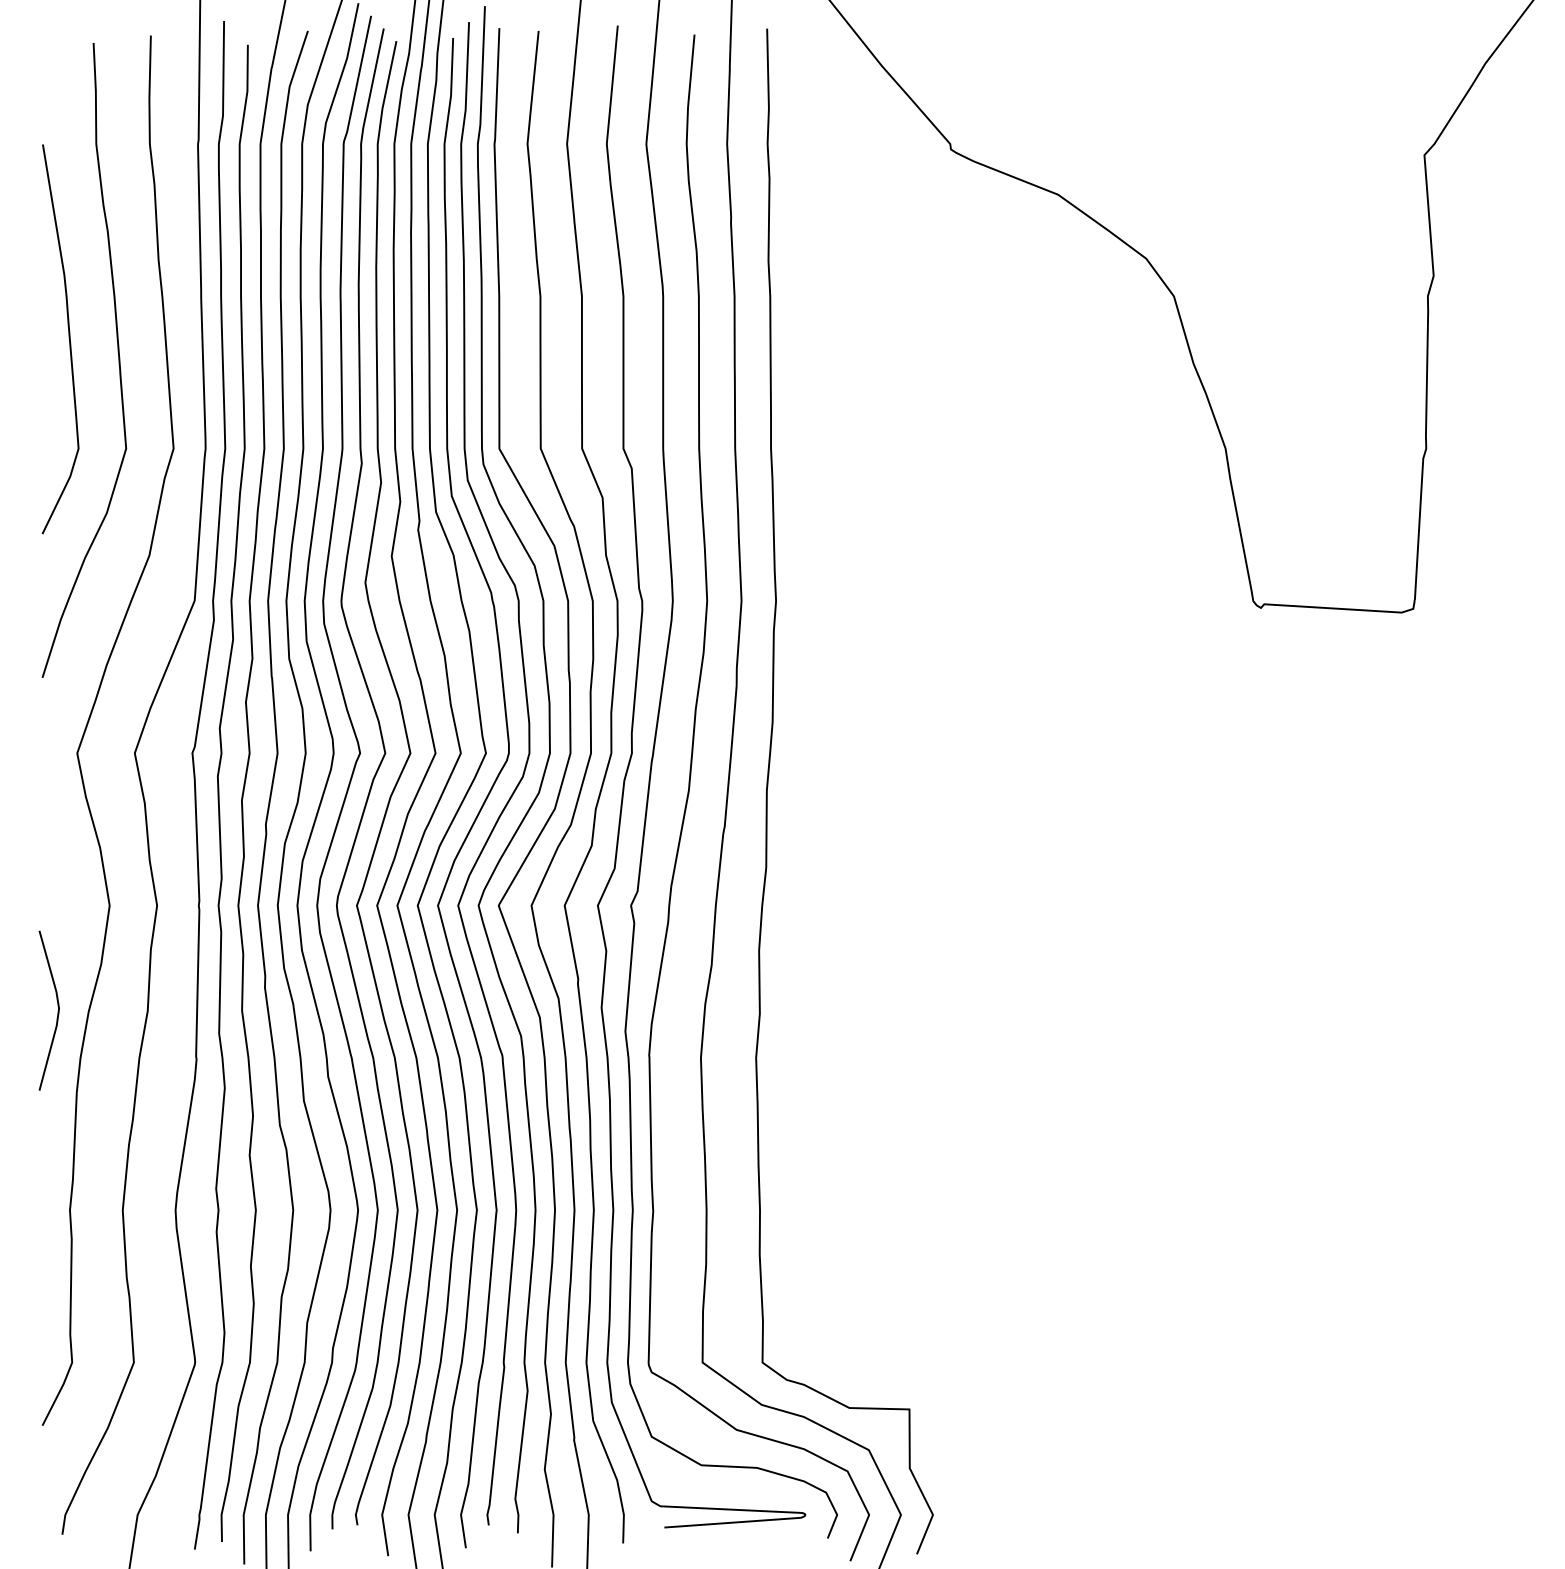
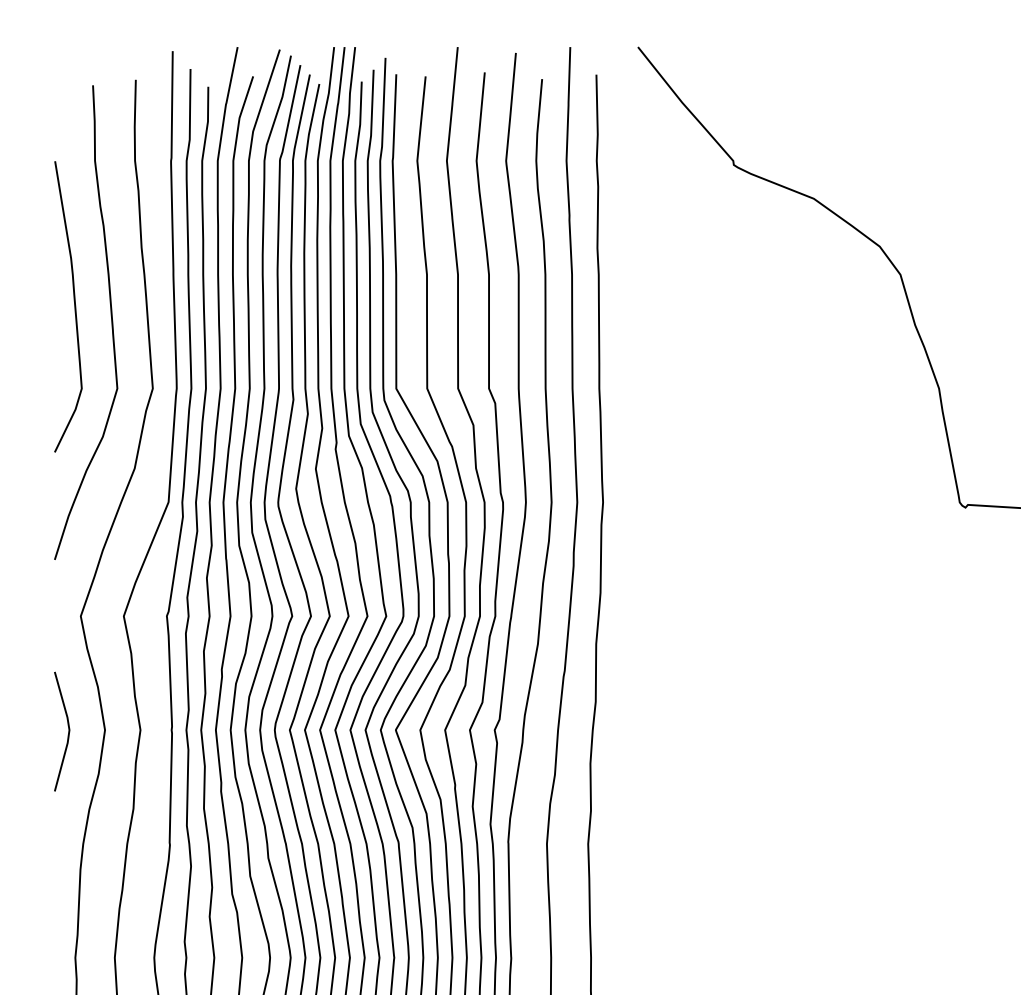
line: (57, 1010) -> (68, 731), moved

